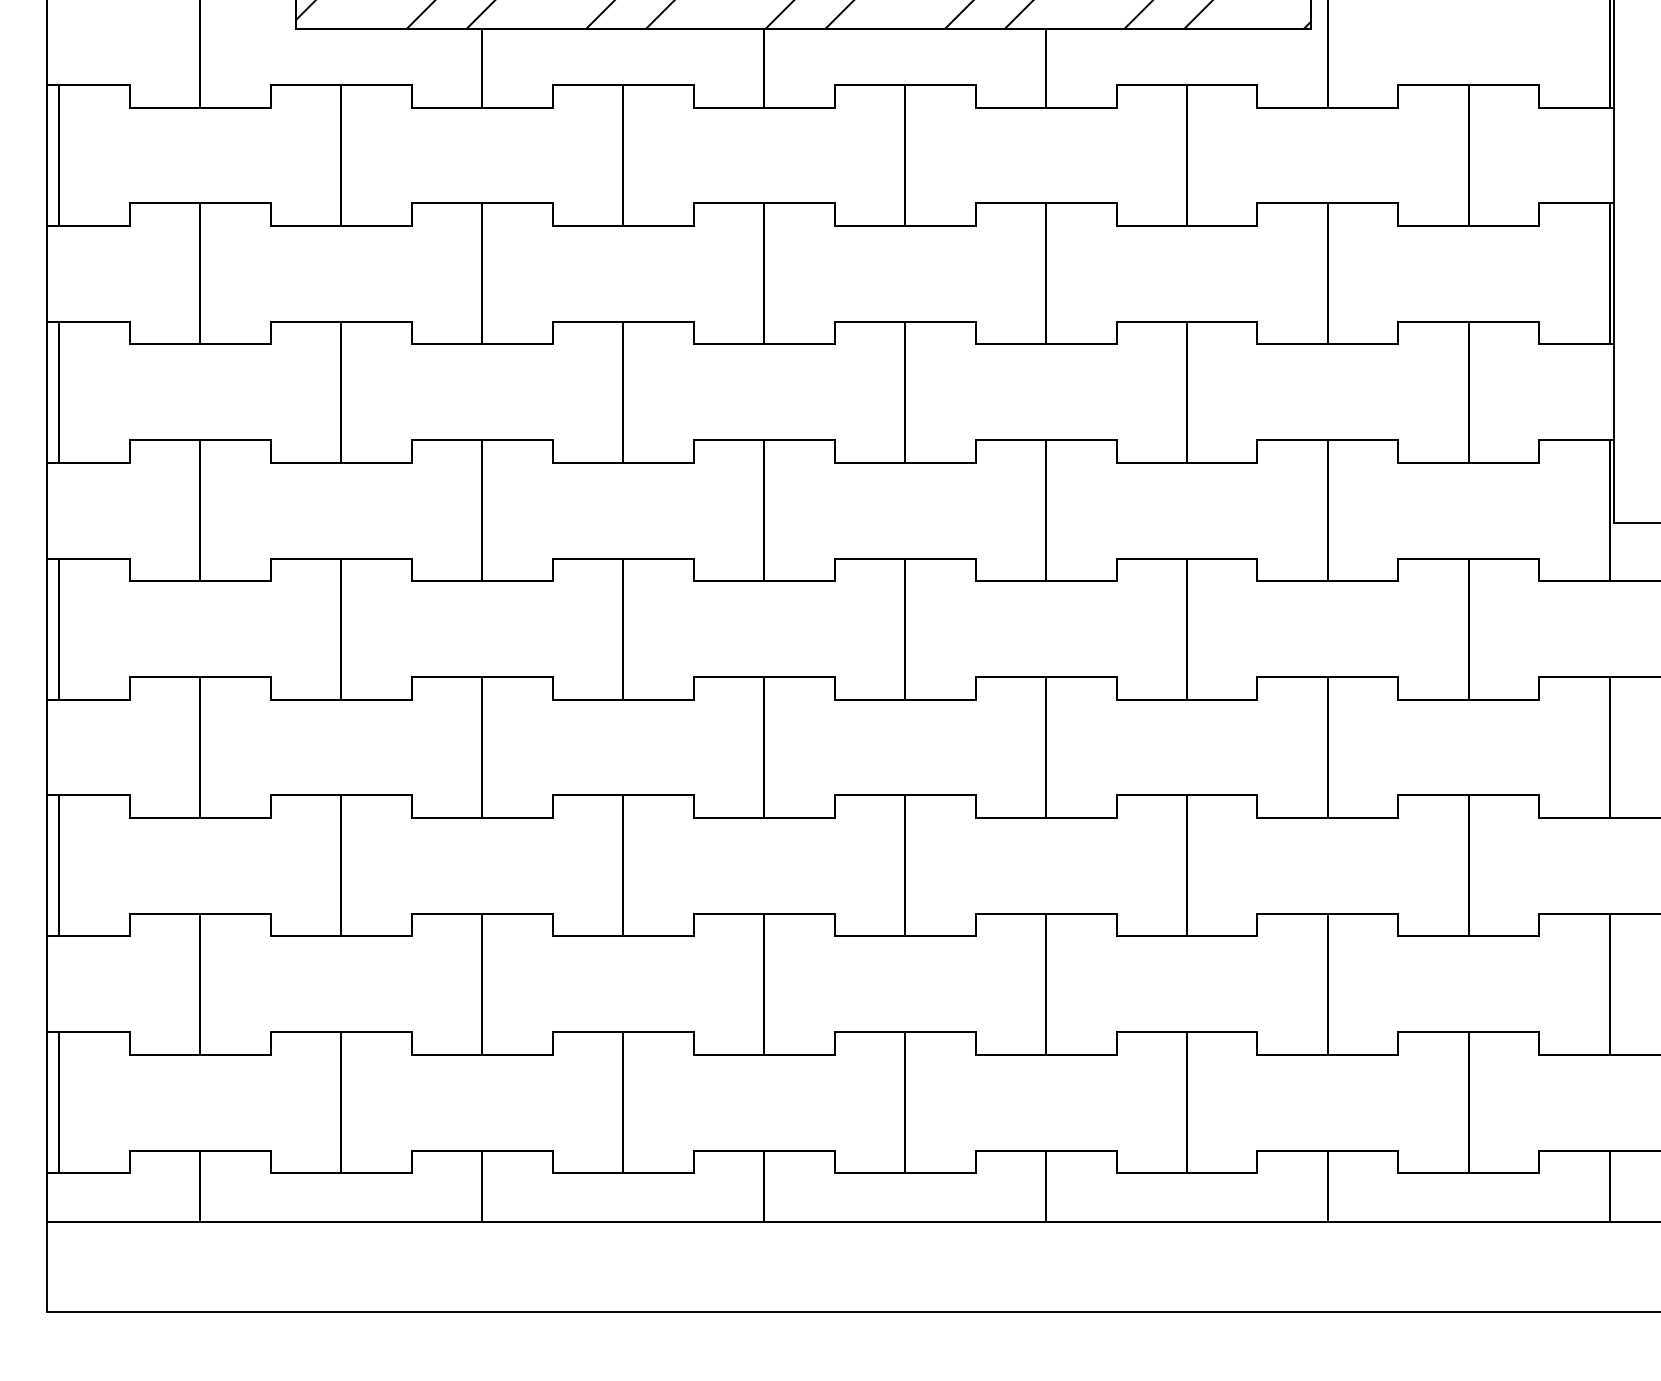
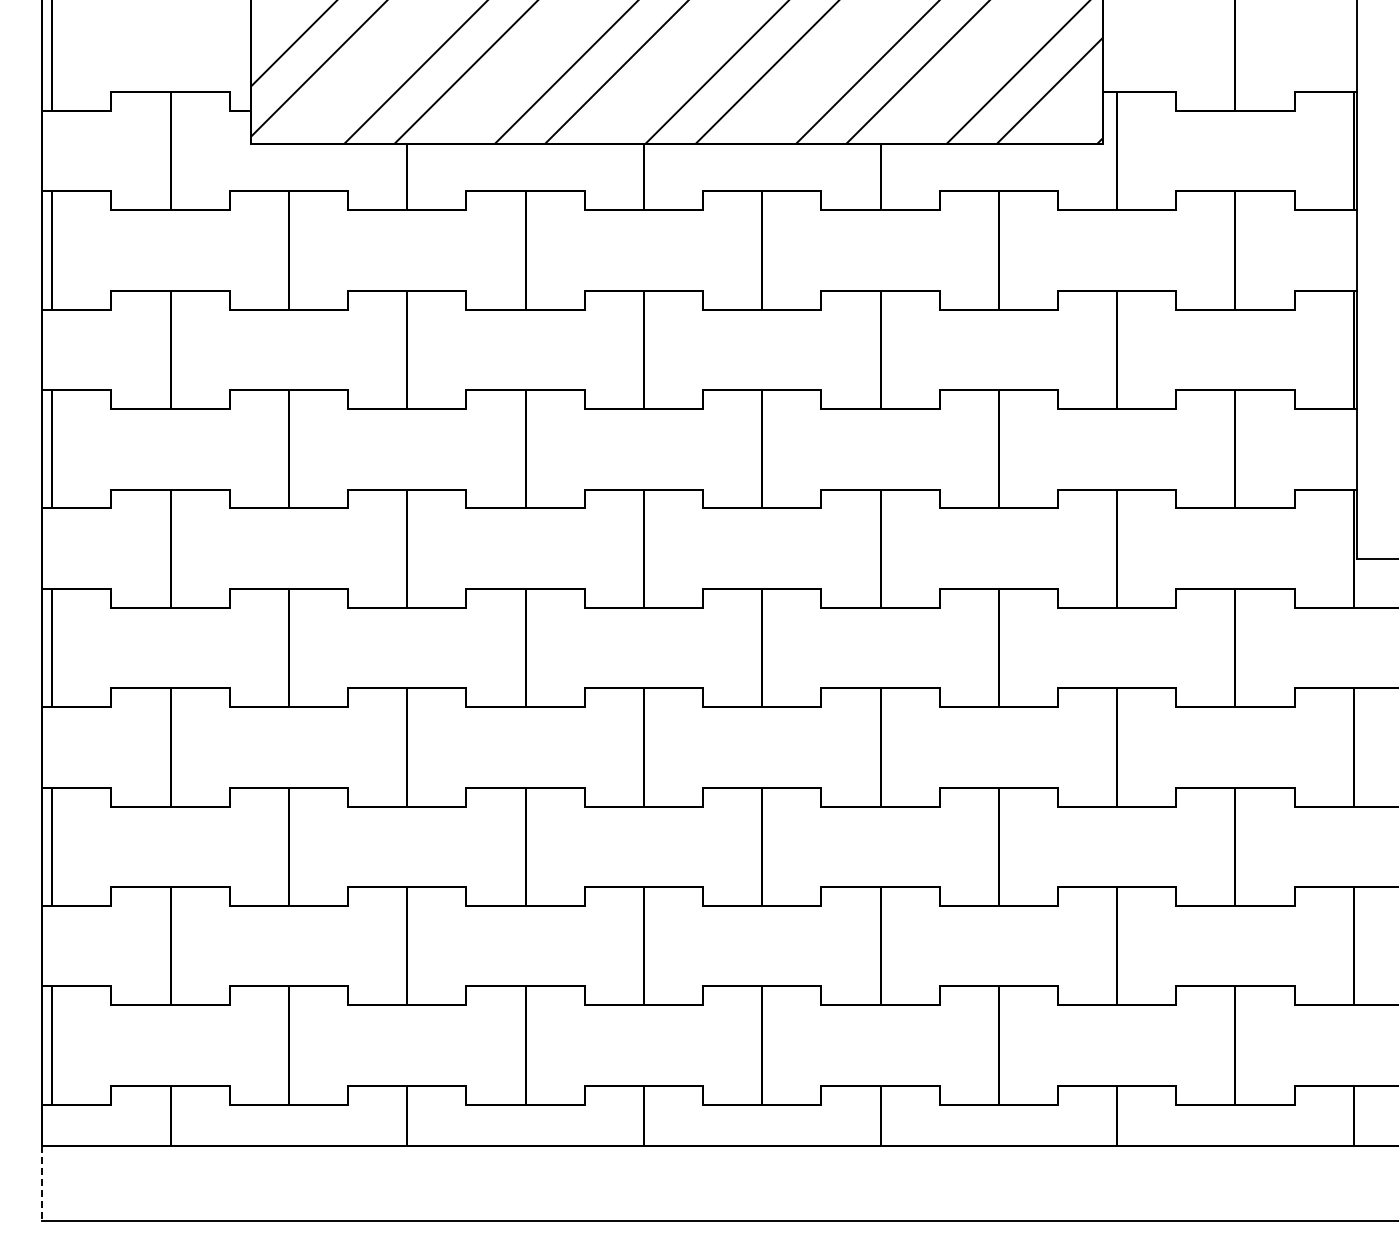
line: (46, 1267) -> (41, 1183), solid -> dashed

